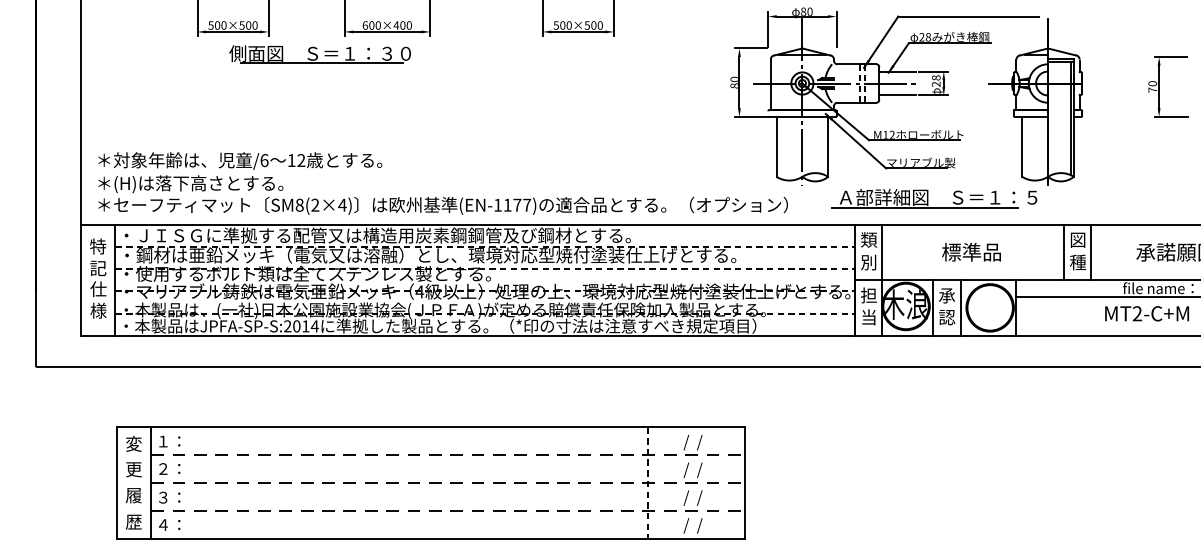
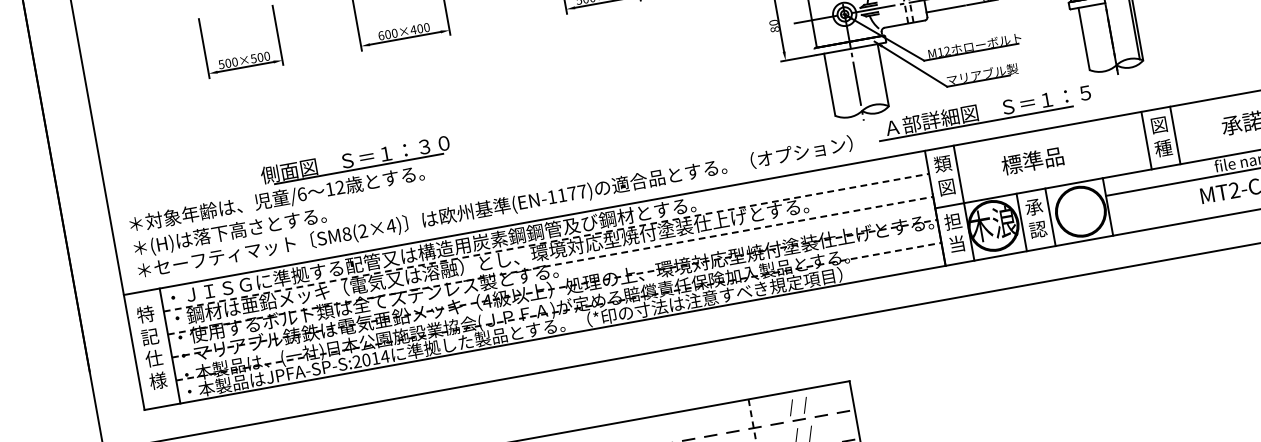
part: (319, 54) -> (354, 160), moved
part: (934, 198) -> (984, 112), moved
text: (971, 252) -> (1032, 161), moved
text: (868, 262) -> (946, 187), 別 -> 図

